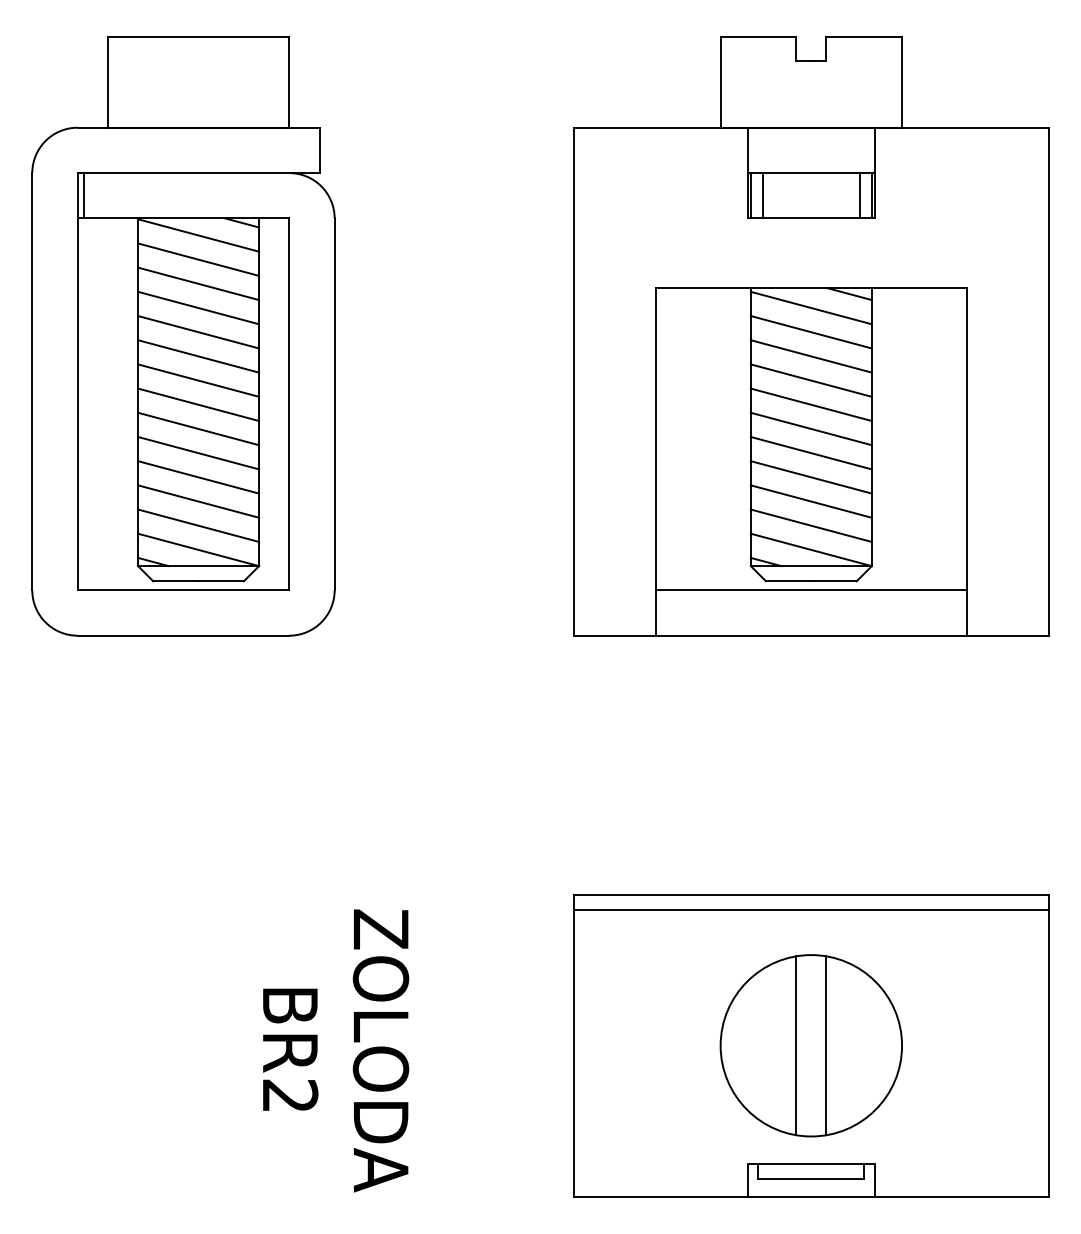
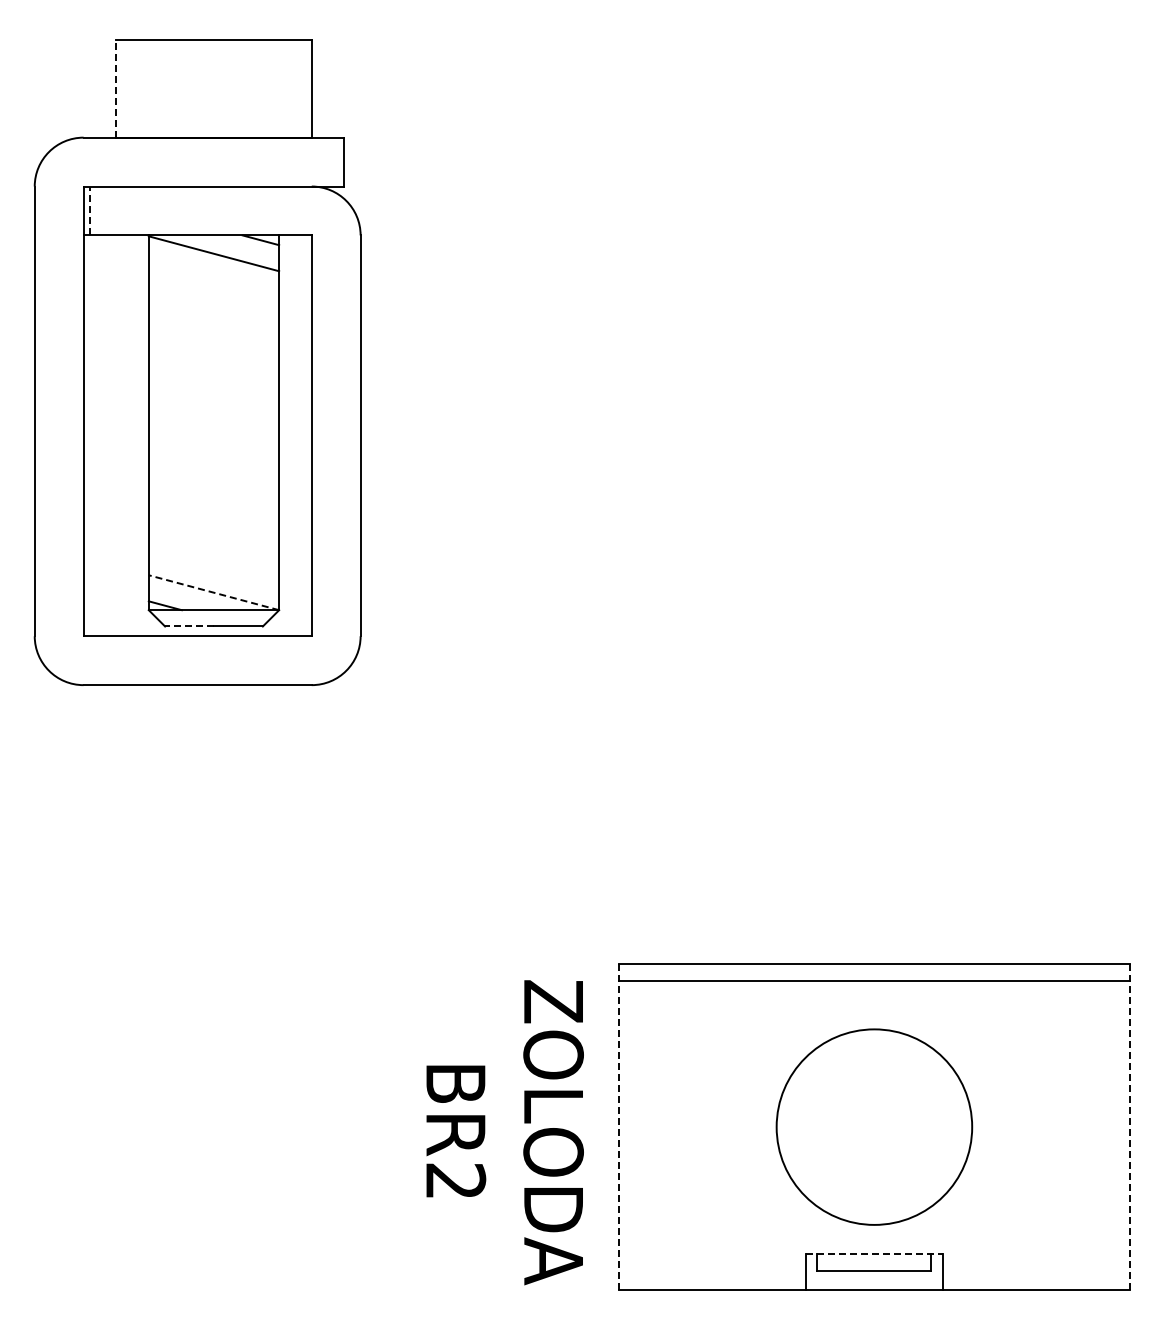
line: (108, 82) -> (116, 88), solid -> dashed
line: (84, 195) -> (90, 210), solid -> dashed
line: (198, 259) -> (213, 279), removed
line: (198, 283) -> (213, 305), removed
line: (198, 307) -> (213, 331), removed
line: (198, 331) -> (213, 357), removed
part: (811, 336) -> (874, 362), removed
line: (198, 355) -> (213, 383), removed
line: (198, 379) -> (213, 409), removed
line: (198, 404) -> (213, 435), removed
line: (198, 428) -> (213, 461), removed
line: (198, 452) -> (213, 487), removed
line: (198, 477) -> (213, 514), removed
line: (198, 501) -> (213, 540), removed
line: (198, 525) -> (213, 566), removed
line: (198, 549) -> (213, 592), solid -> dashed
line: (175, 581) -> (189, 626), solid -> dashed
line: (796, 1045) -> (858, 1126), removed
line: (826, 1045) -> (890, 1126), removed
line: (573, 1046) -> (618, 1127), solid -> dashed
line: (1048, 1046) -> (1130, 1127), solid -> dashed
text: (335, 1050) -> (504, 1132), moved
line: (811, 1163) -> (874, 1254), solid -> dashed

